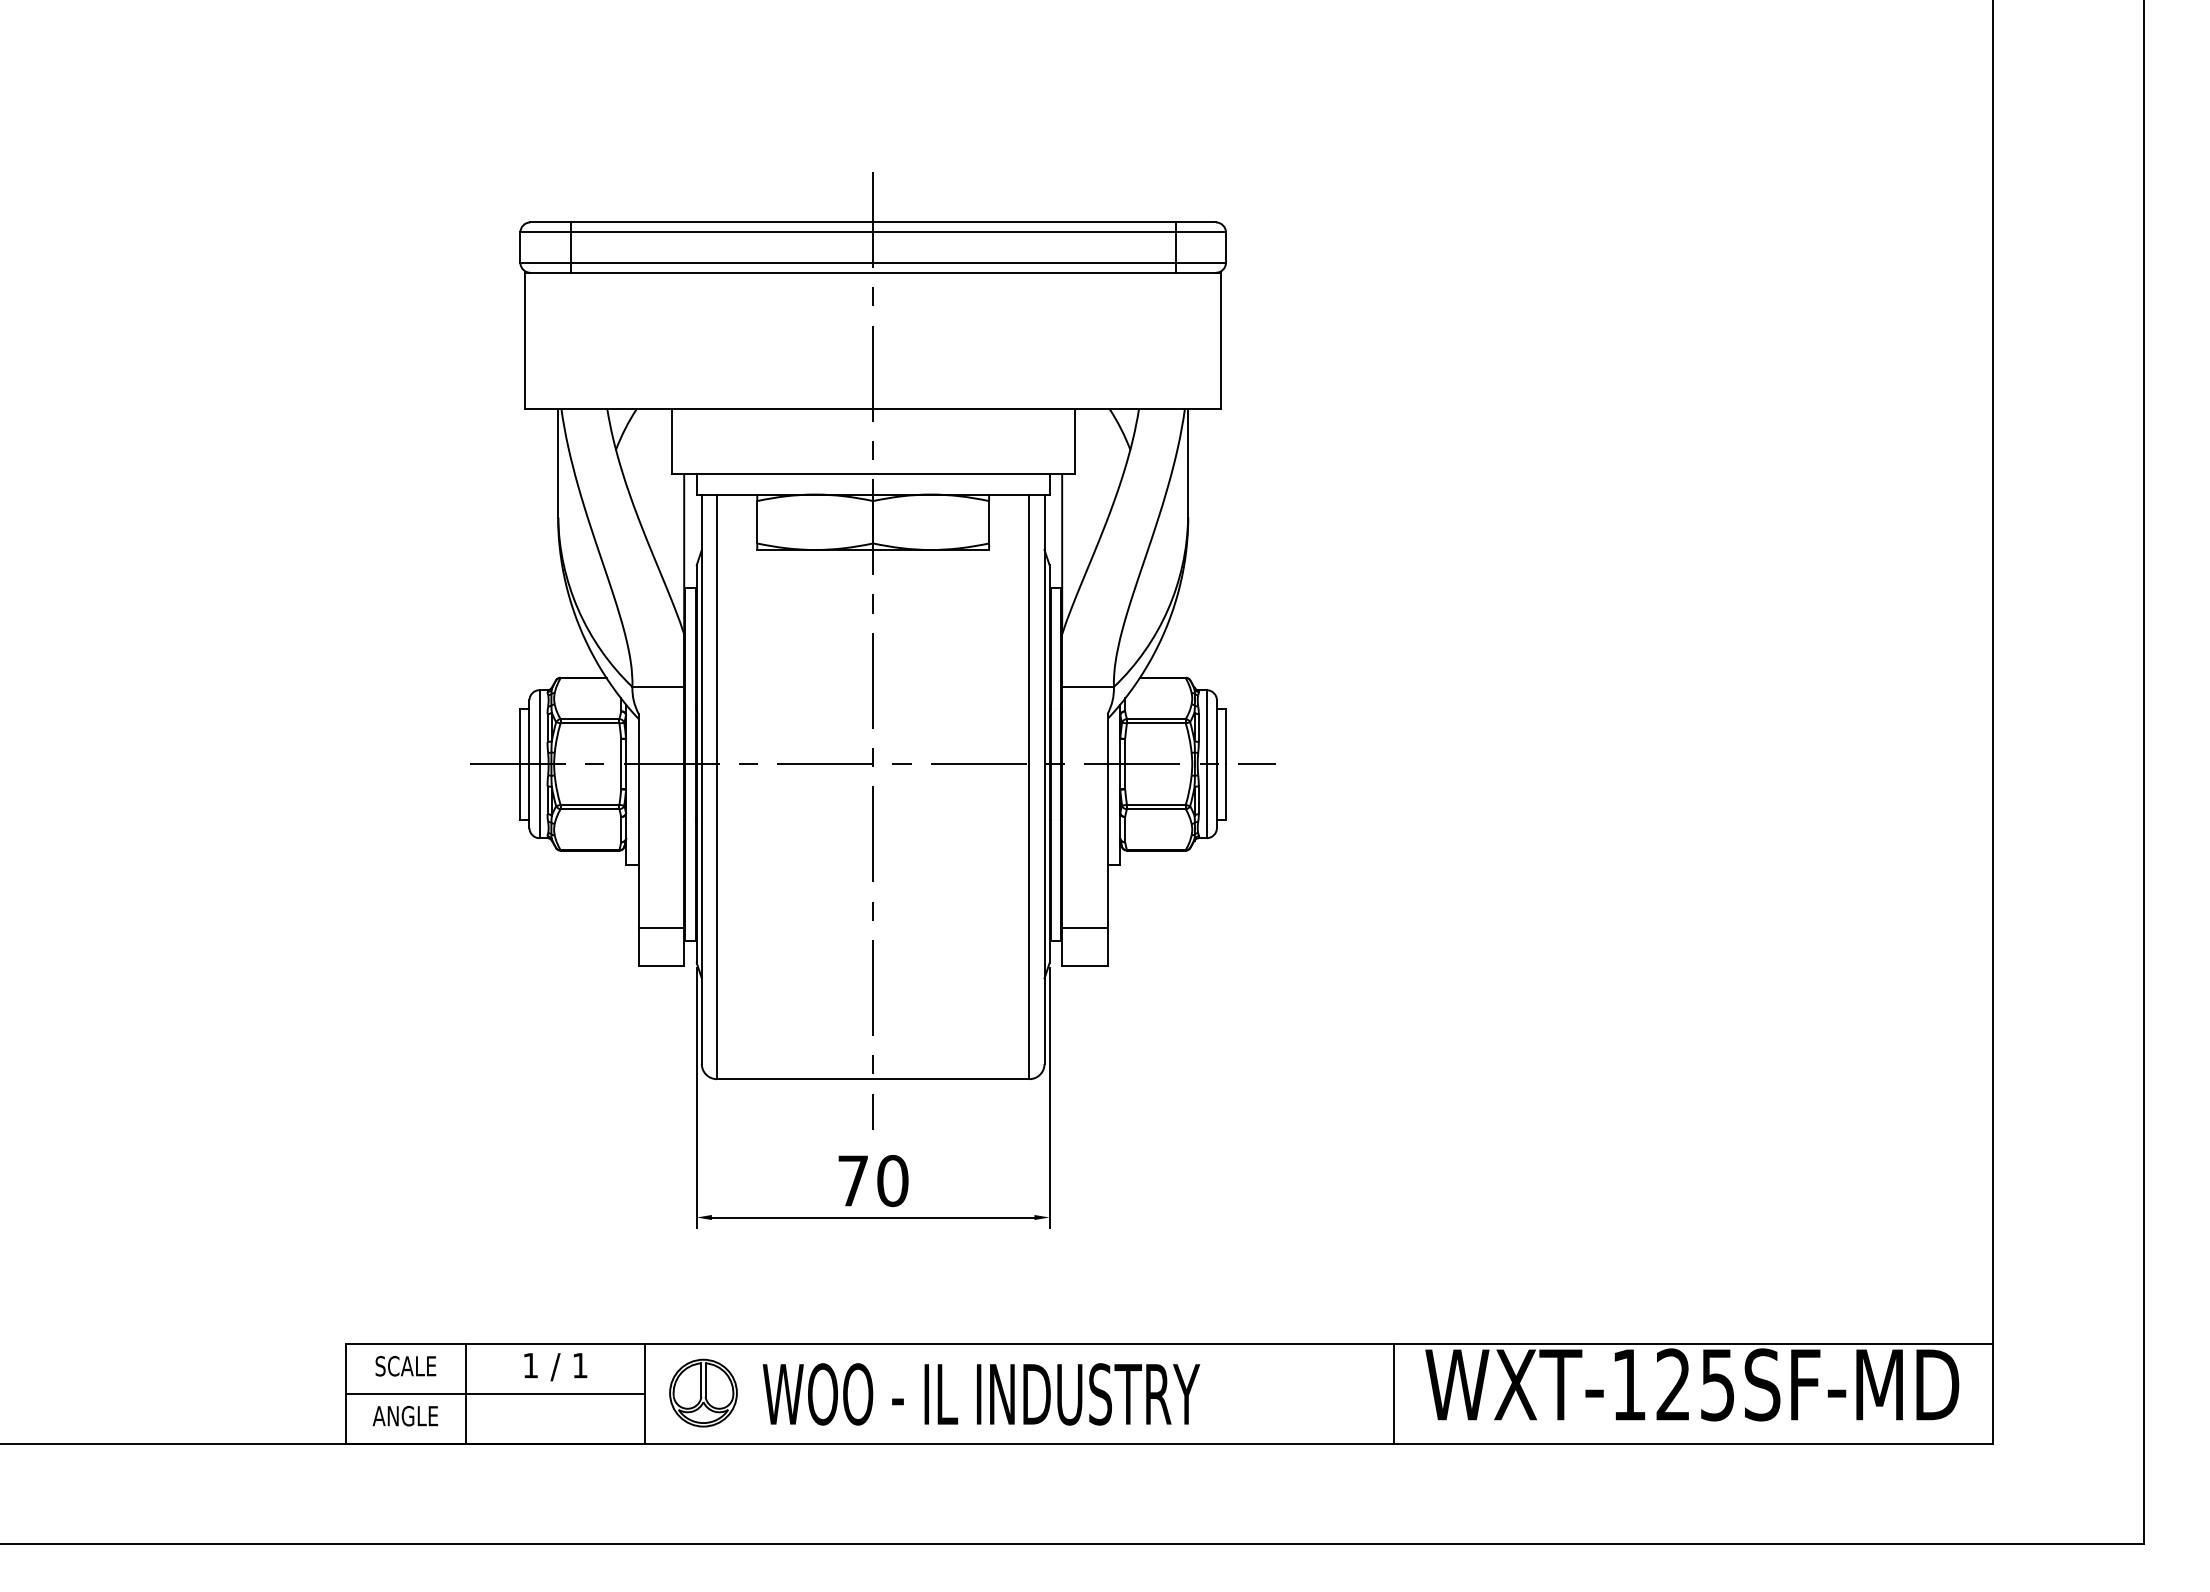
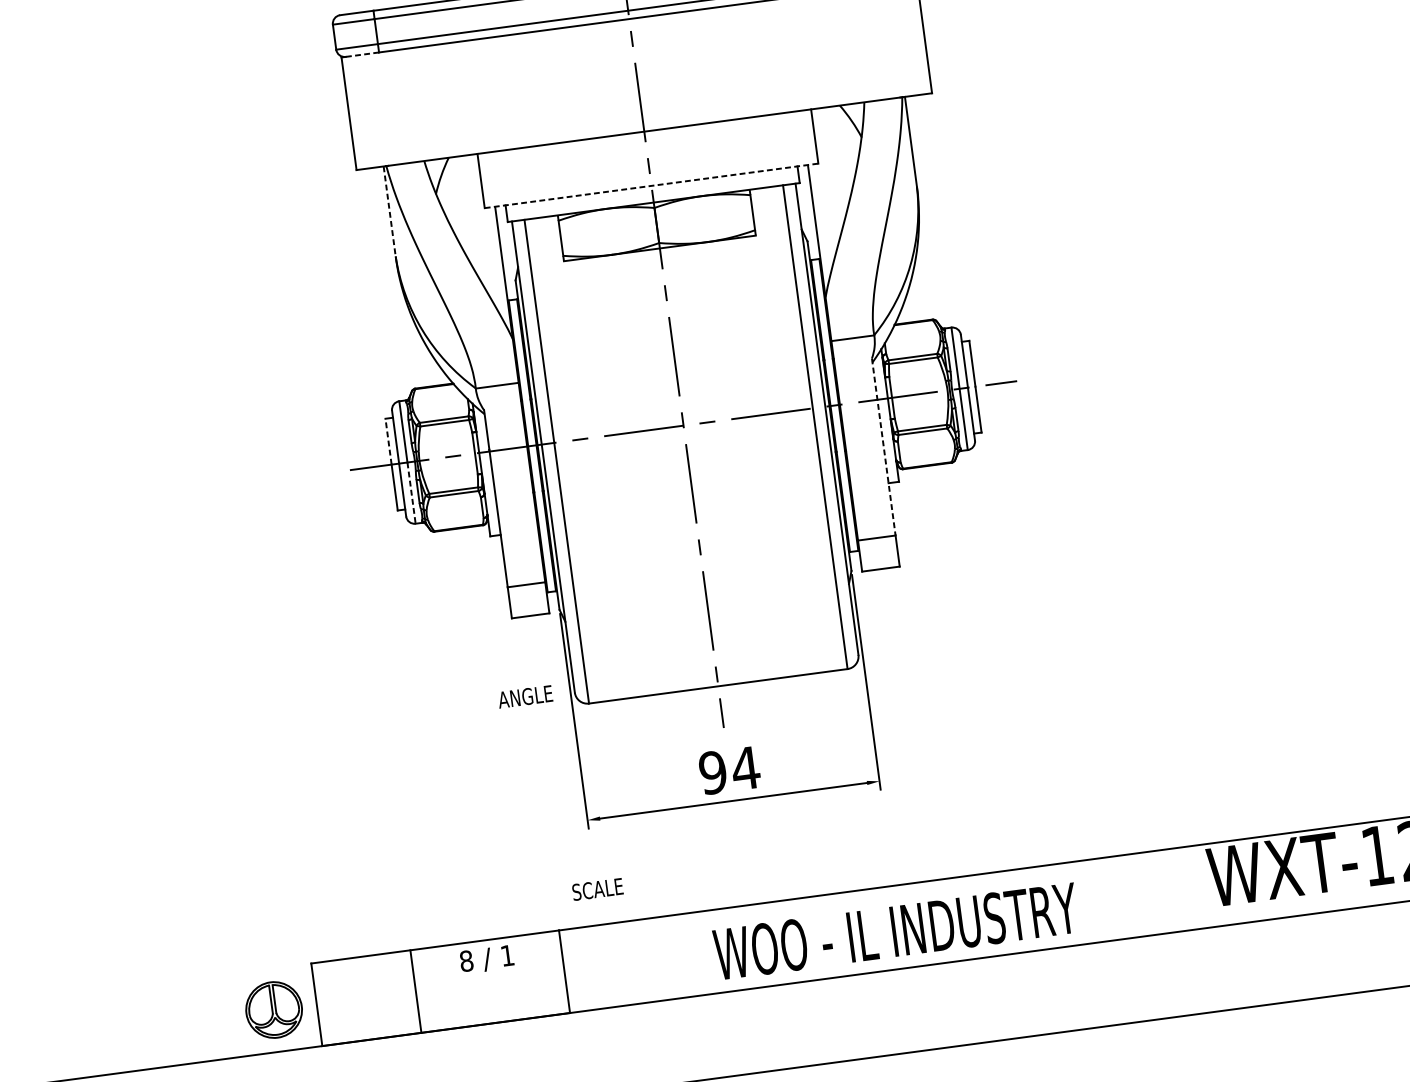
line: (550, 272) -> (362, 54), solid -> dashed
line: (558, 463) -> (389, 211), solid -> dashed
line: (873, 474) -> (651, 185), solid -> dashed
line: (520, 736) -> (388, 441), solid -> dashed
line: (539, 801) -> (411, 493), solid -> dashed
line: (1107, 821) -> (883, 447), solid -> dashed
text: (873, 1180) -> (729, 770), 70 -> 94
text: (530, 1365) -> (466, 961), 1 -> 8
text: (405, 1366) -> (597, 889), moved
part: (703, 1392) -> (274, 1009), moved
line: (495, 1393) -> (440, 988), removed
line: (1393, 1393) -> (1183, 888), removed
text: (981, 1394) -> (896, 931), moved
text: (404, 1415) -> (524, 696), moved

